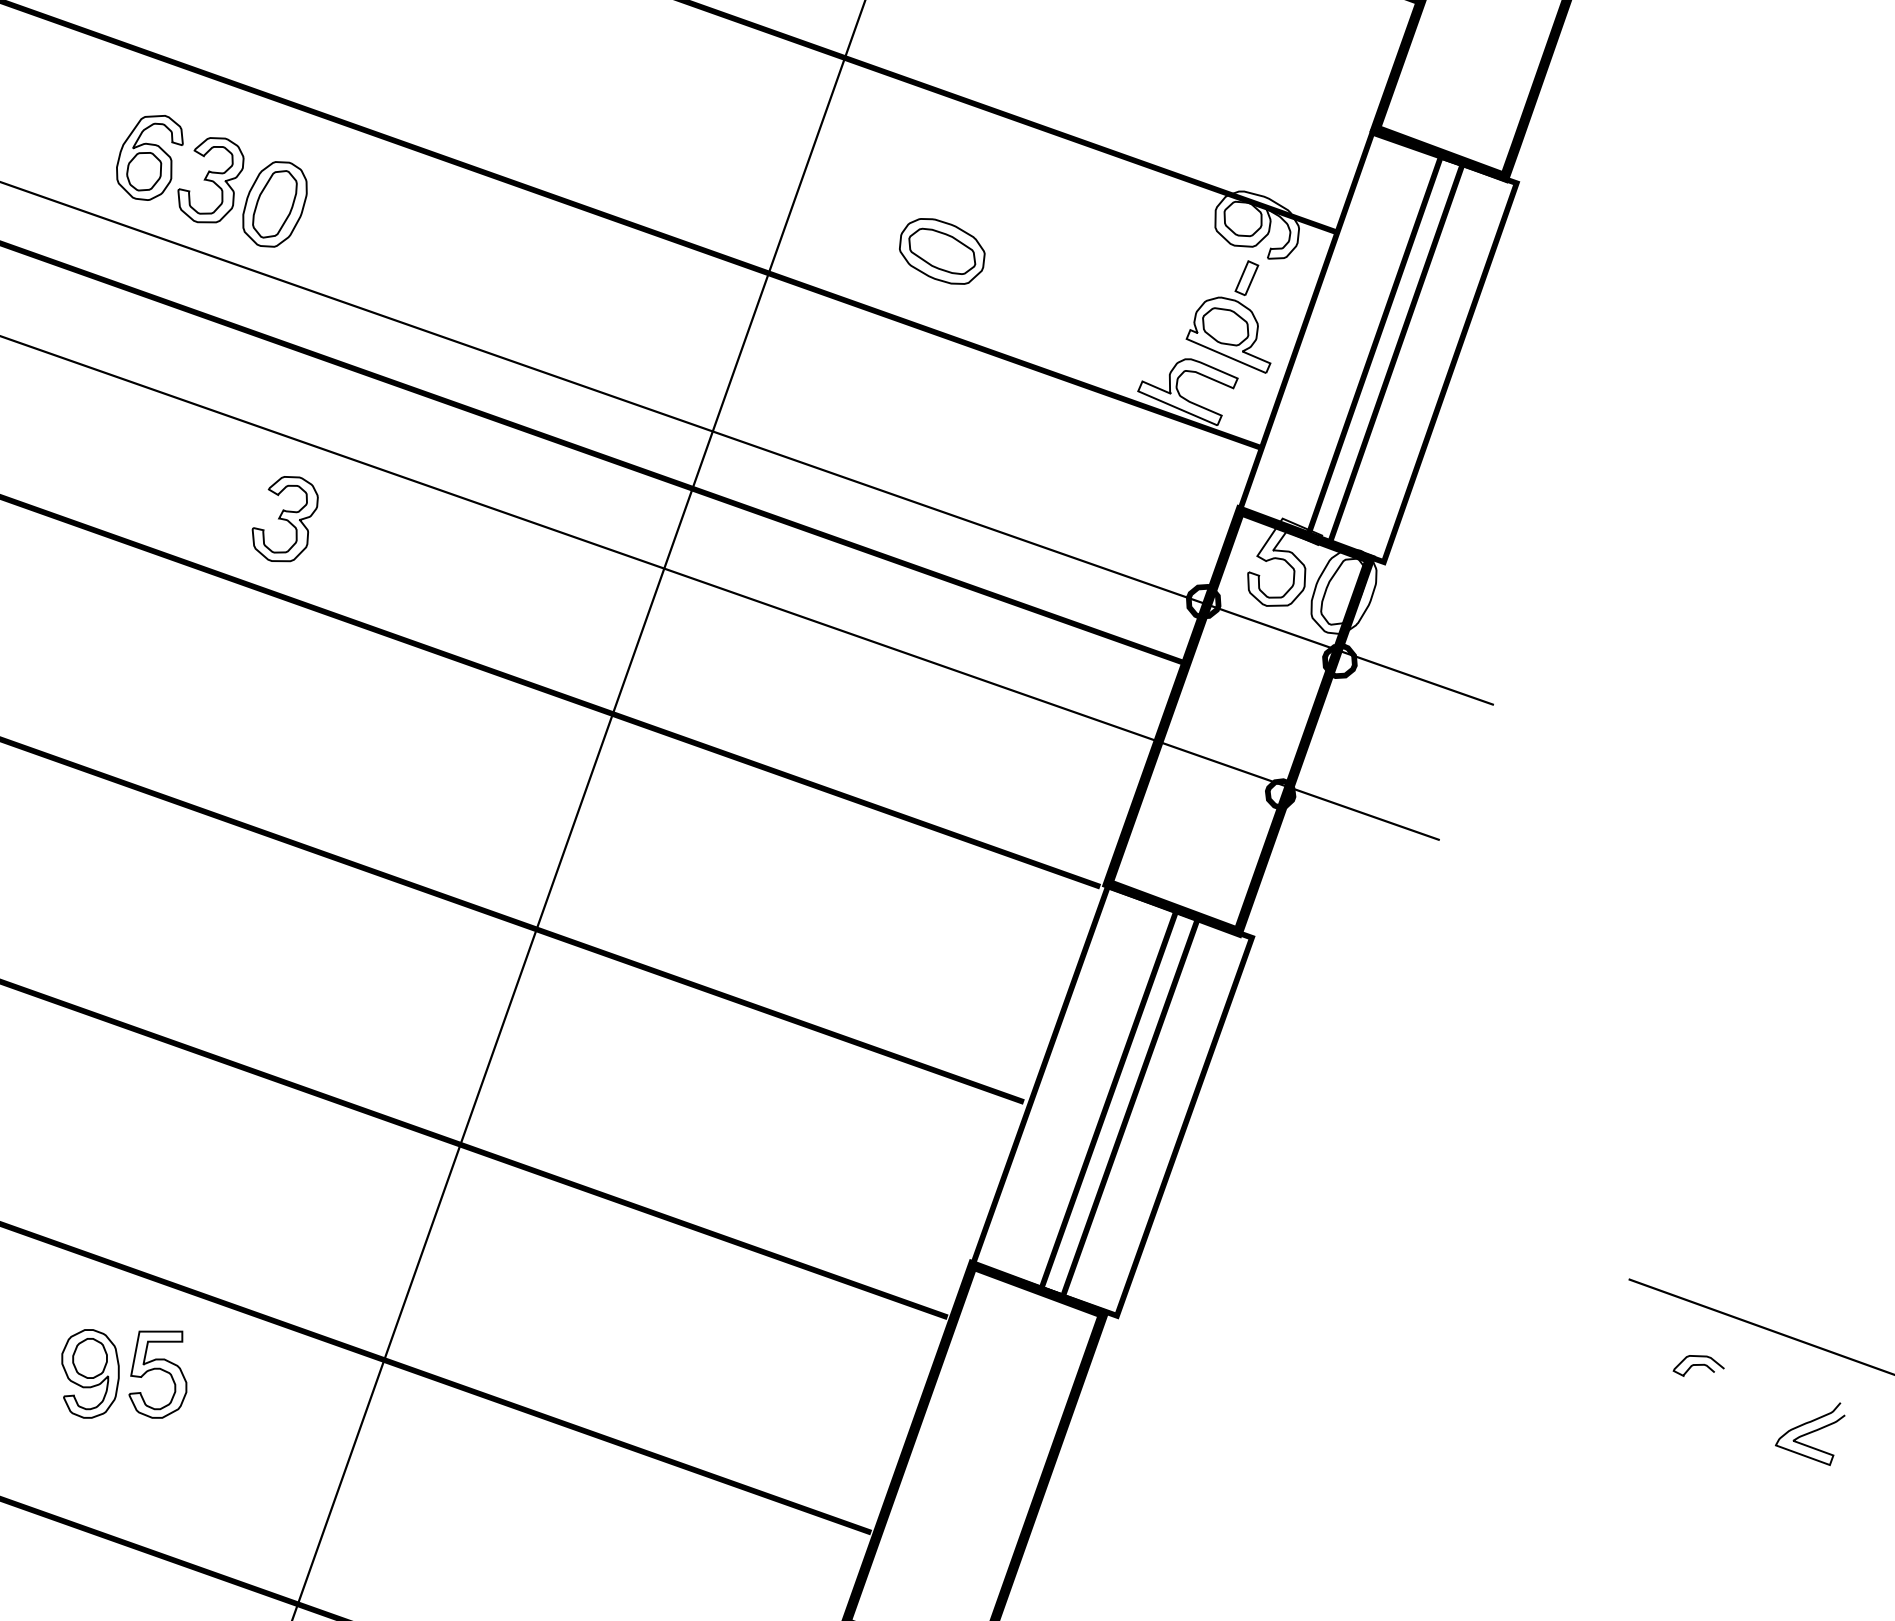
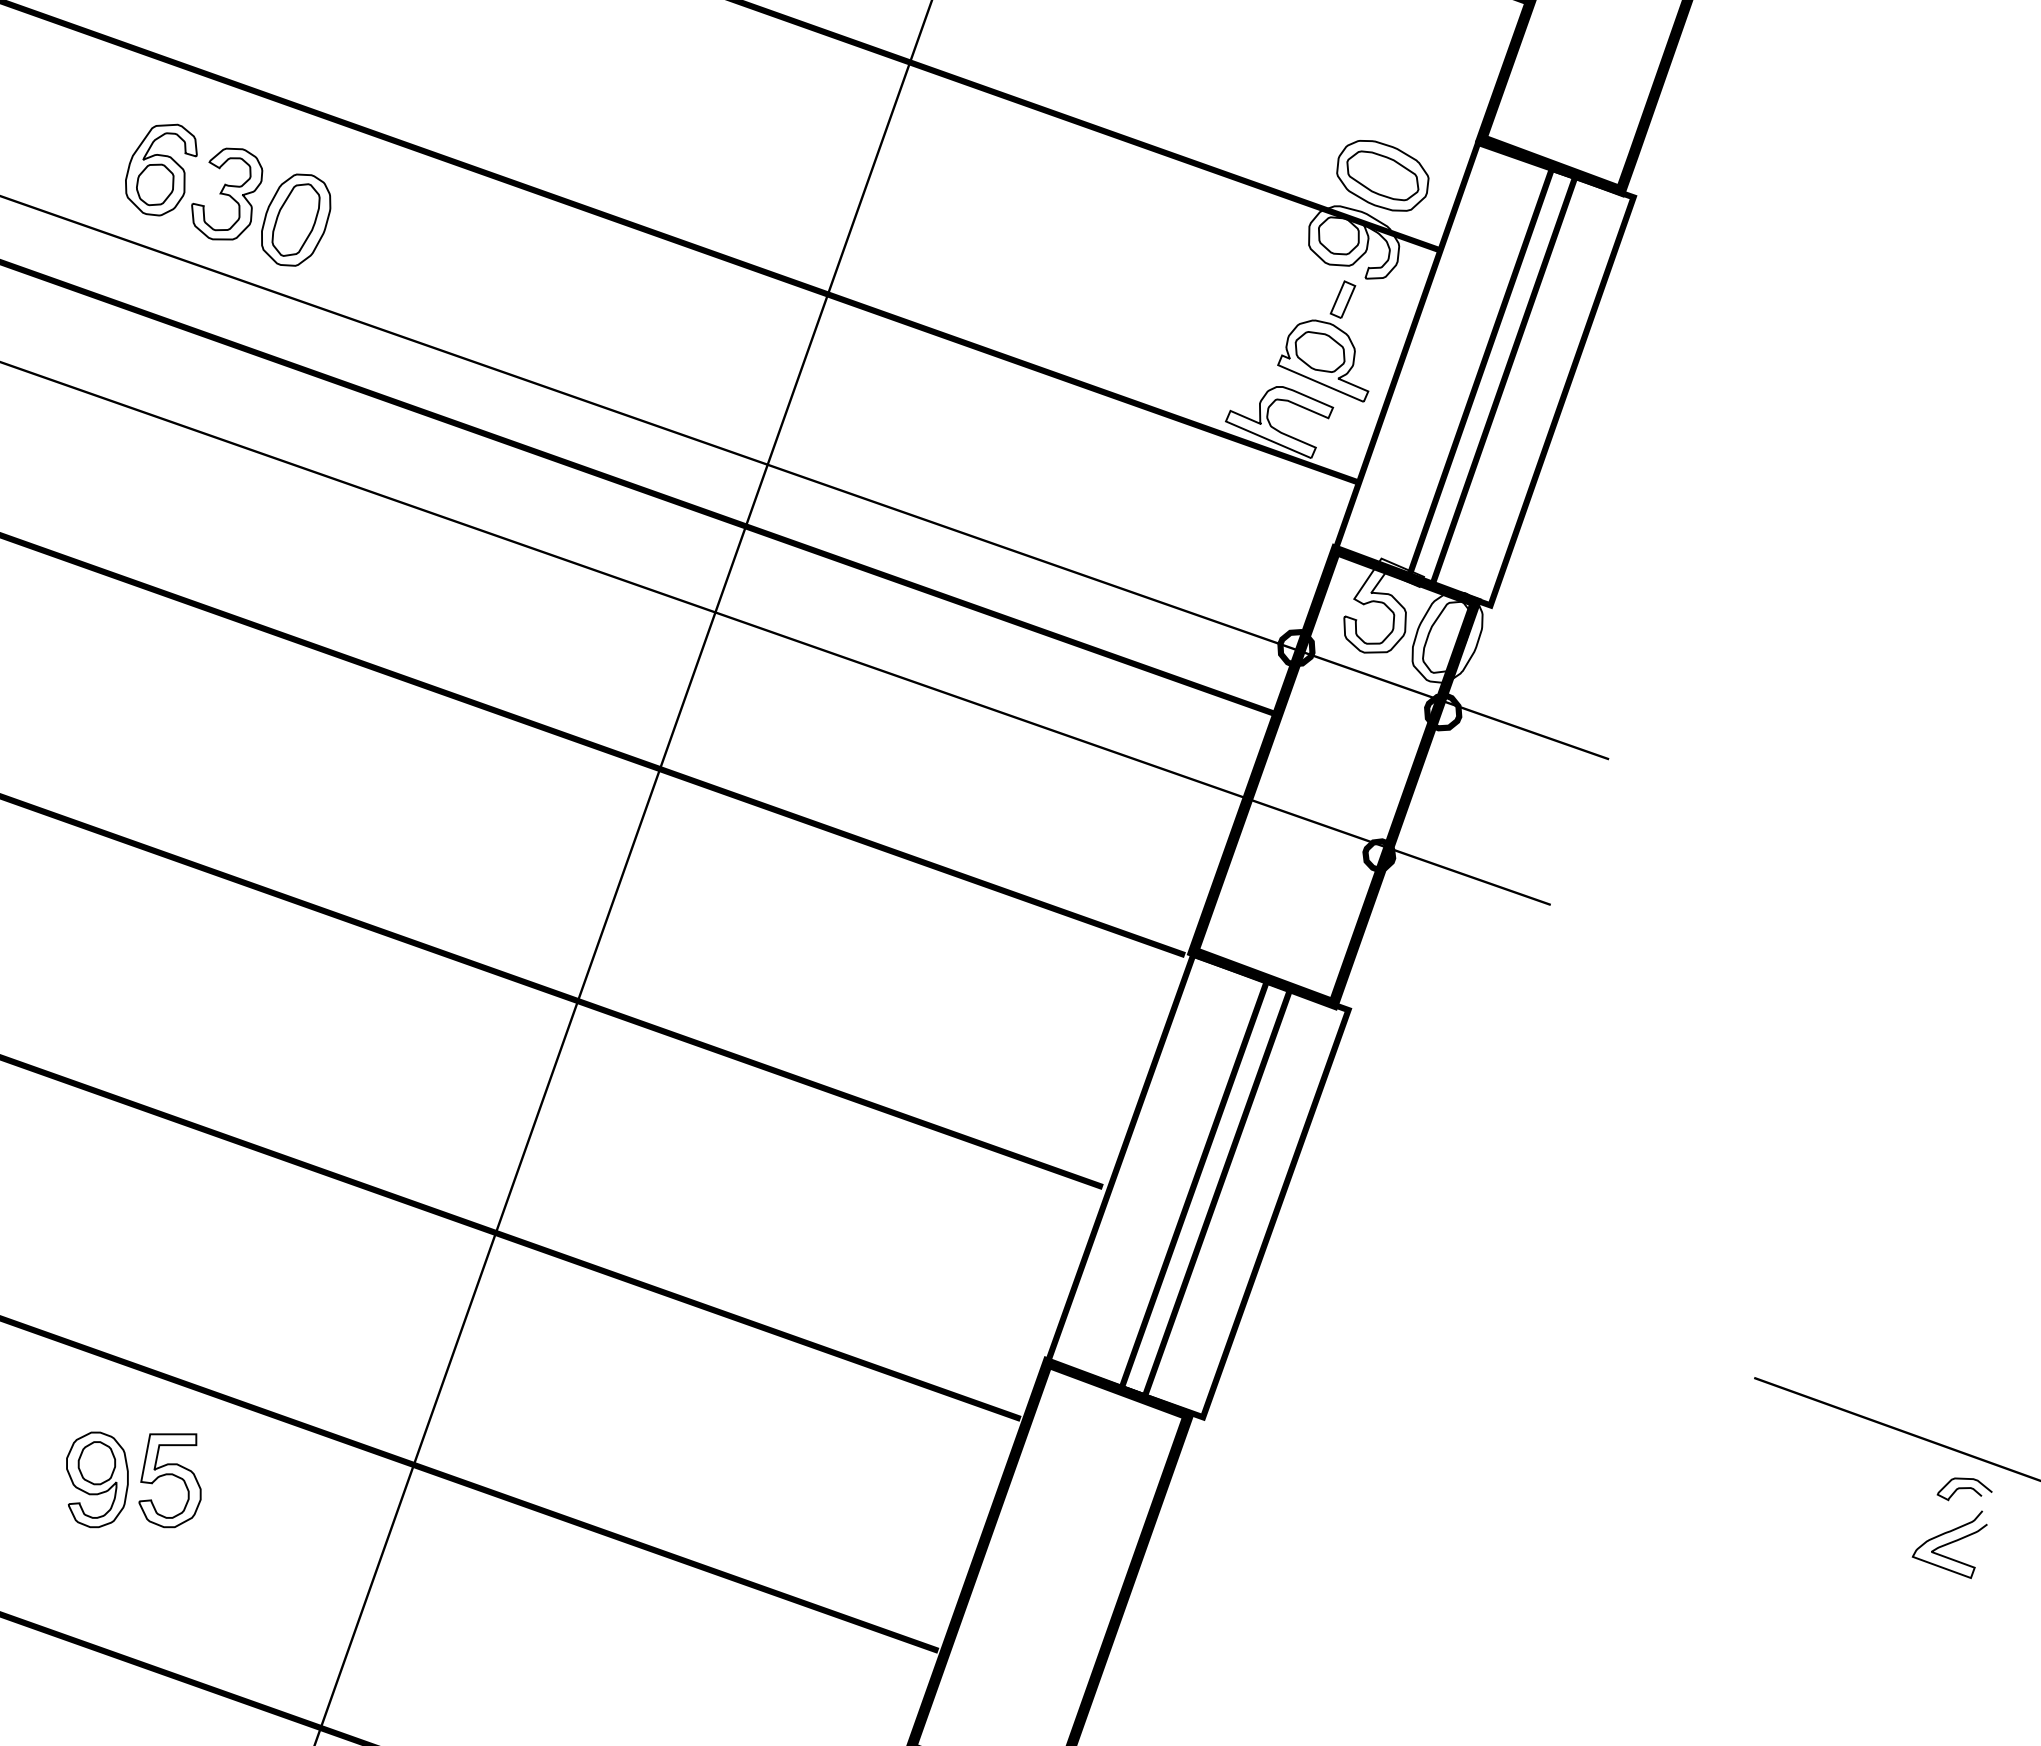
part: (941, 251) -> (1382, 175), moved
part: (285, 518) -> (307, 558), removed
curve: (1698, 1366) -> (1964, 1489), moved

